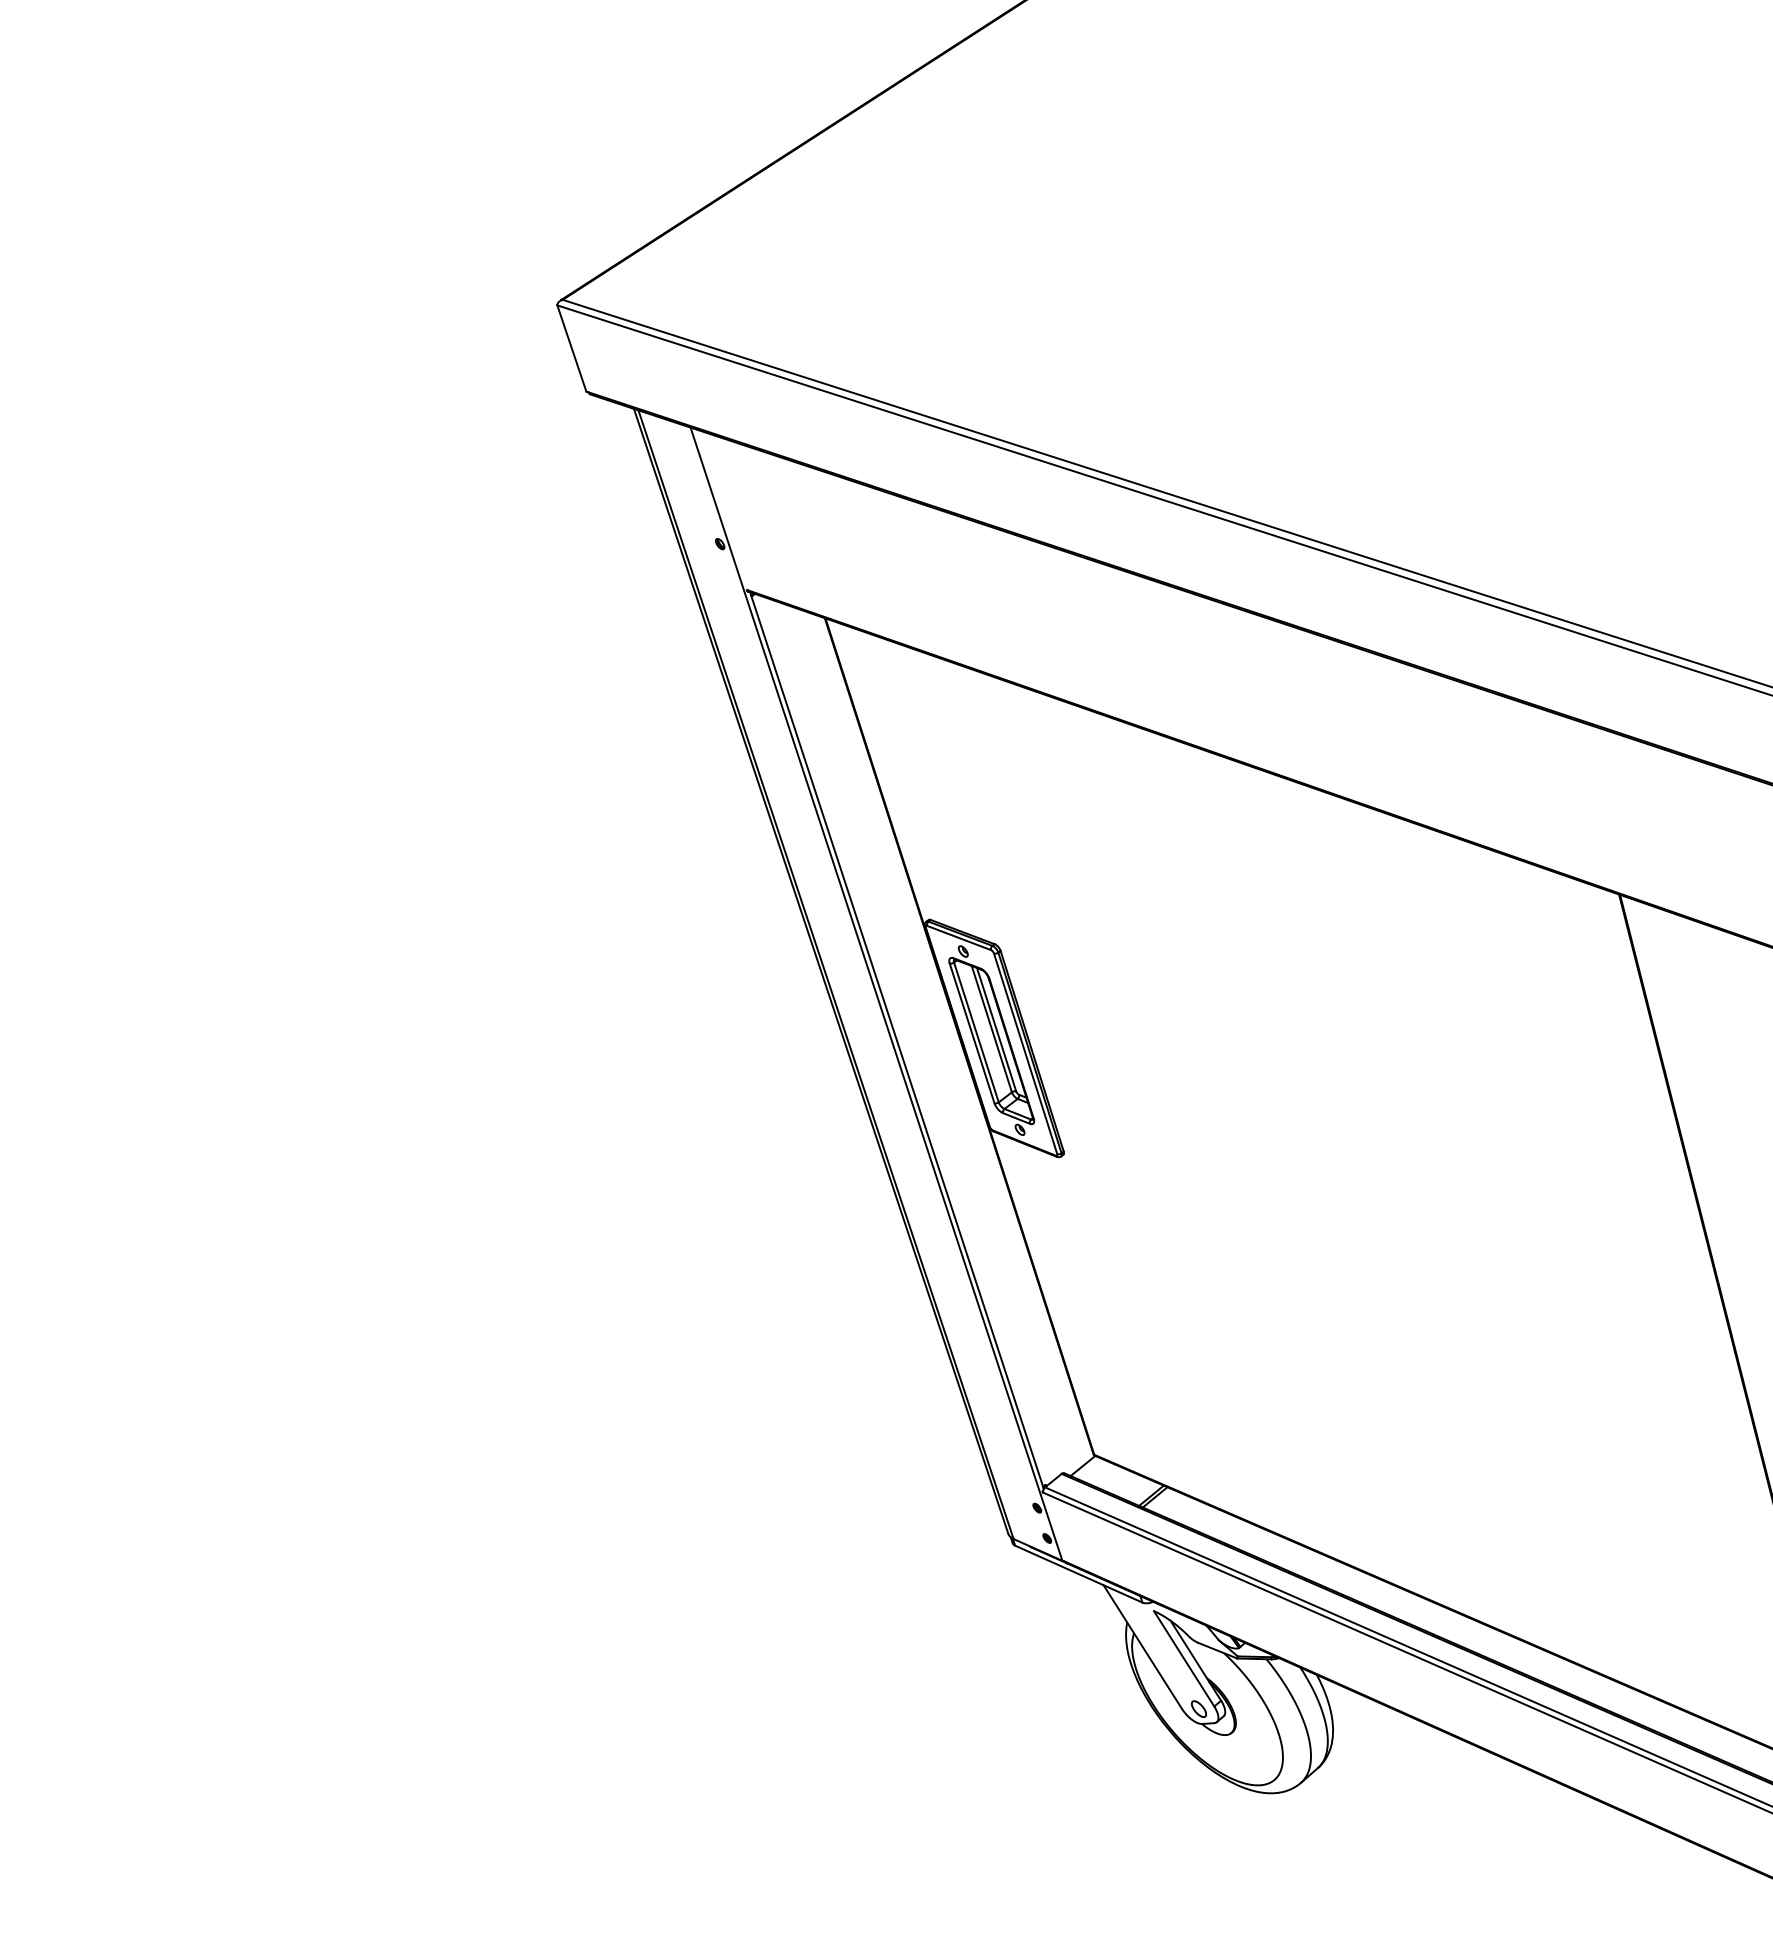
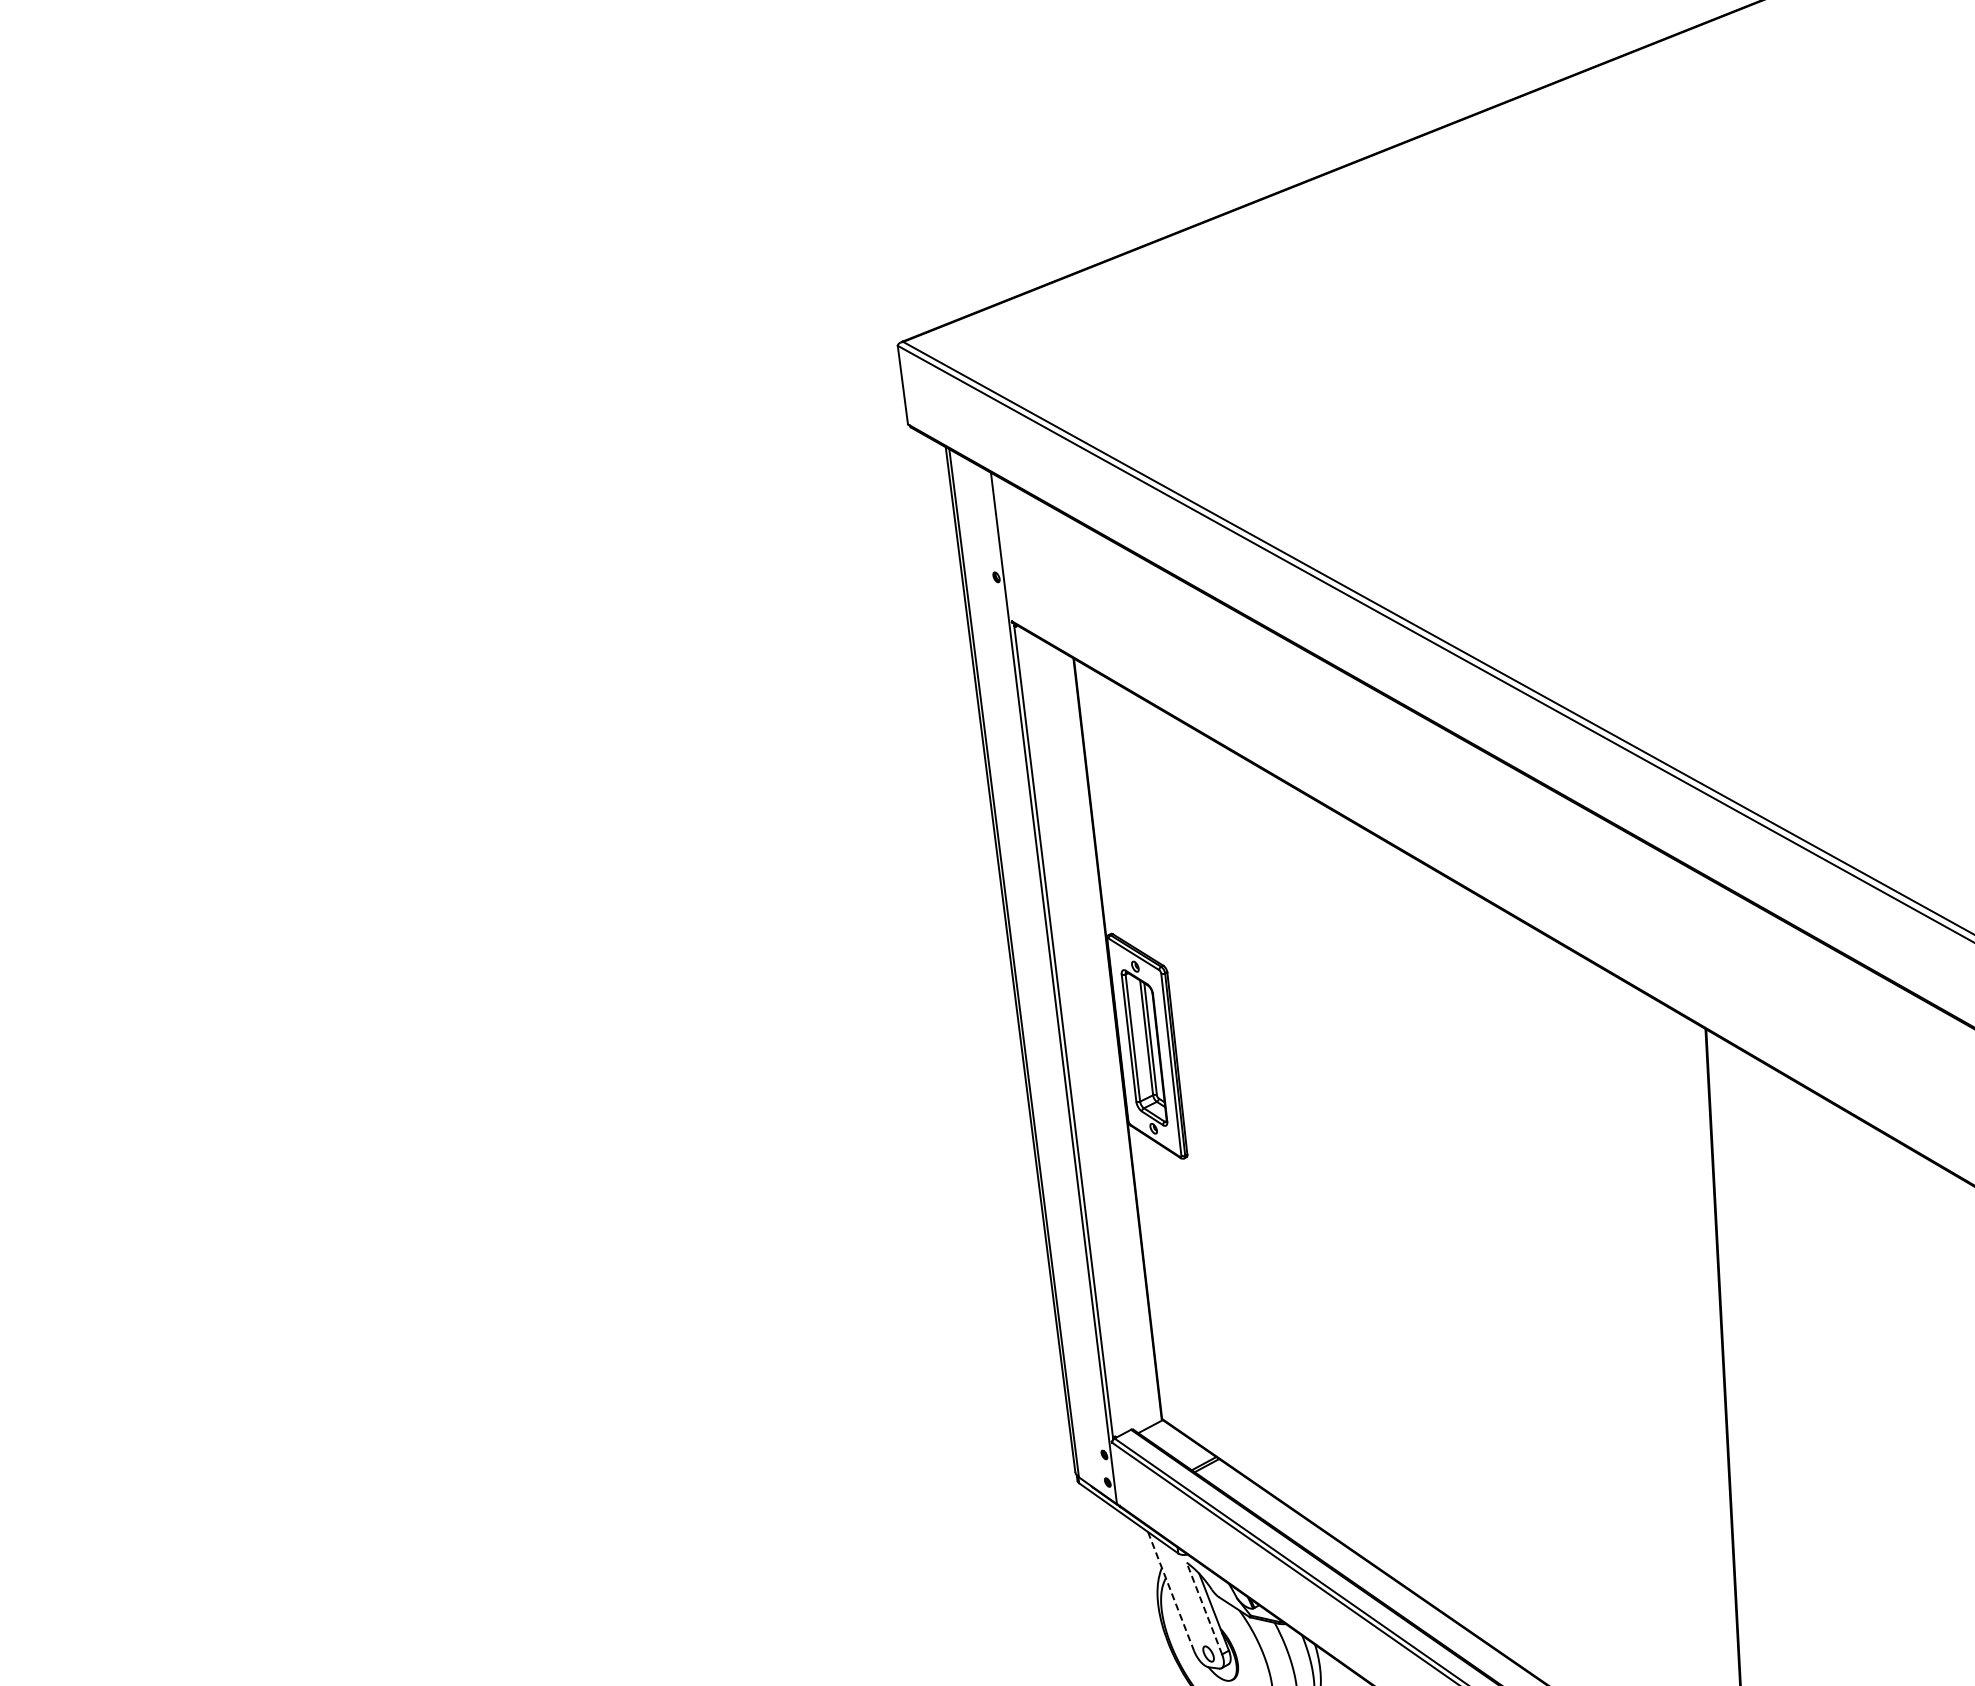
line: (1143, 1646) -> (1171, 1591), solid -> dashed
line: (1184, 1658) -> (1204, 1608), solid -> dashed

